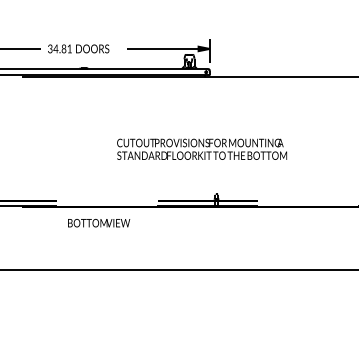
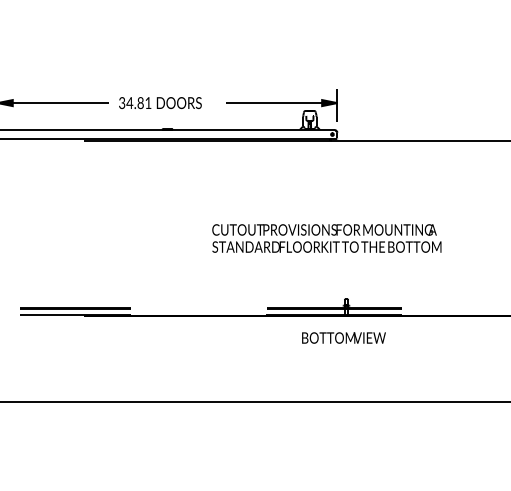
text: (98, 222) -> (343, 337), moved

